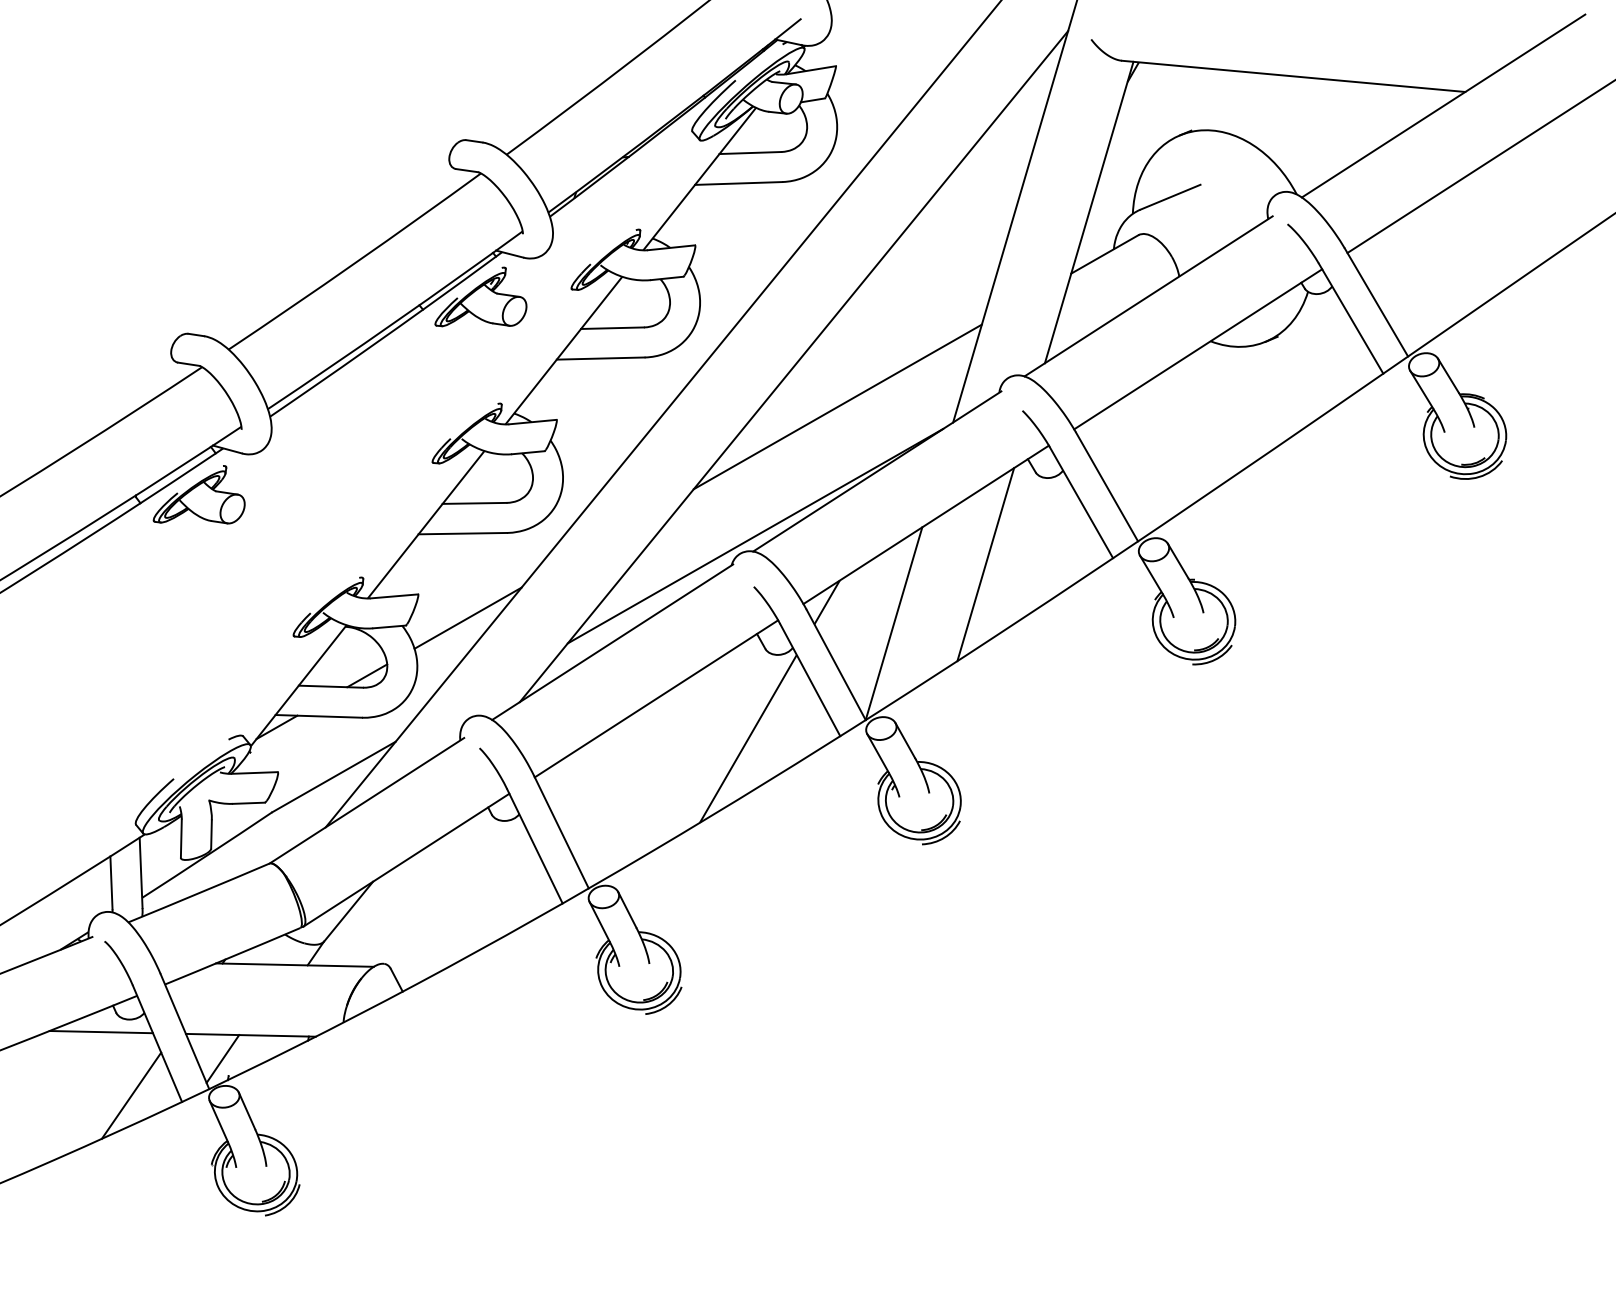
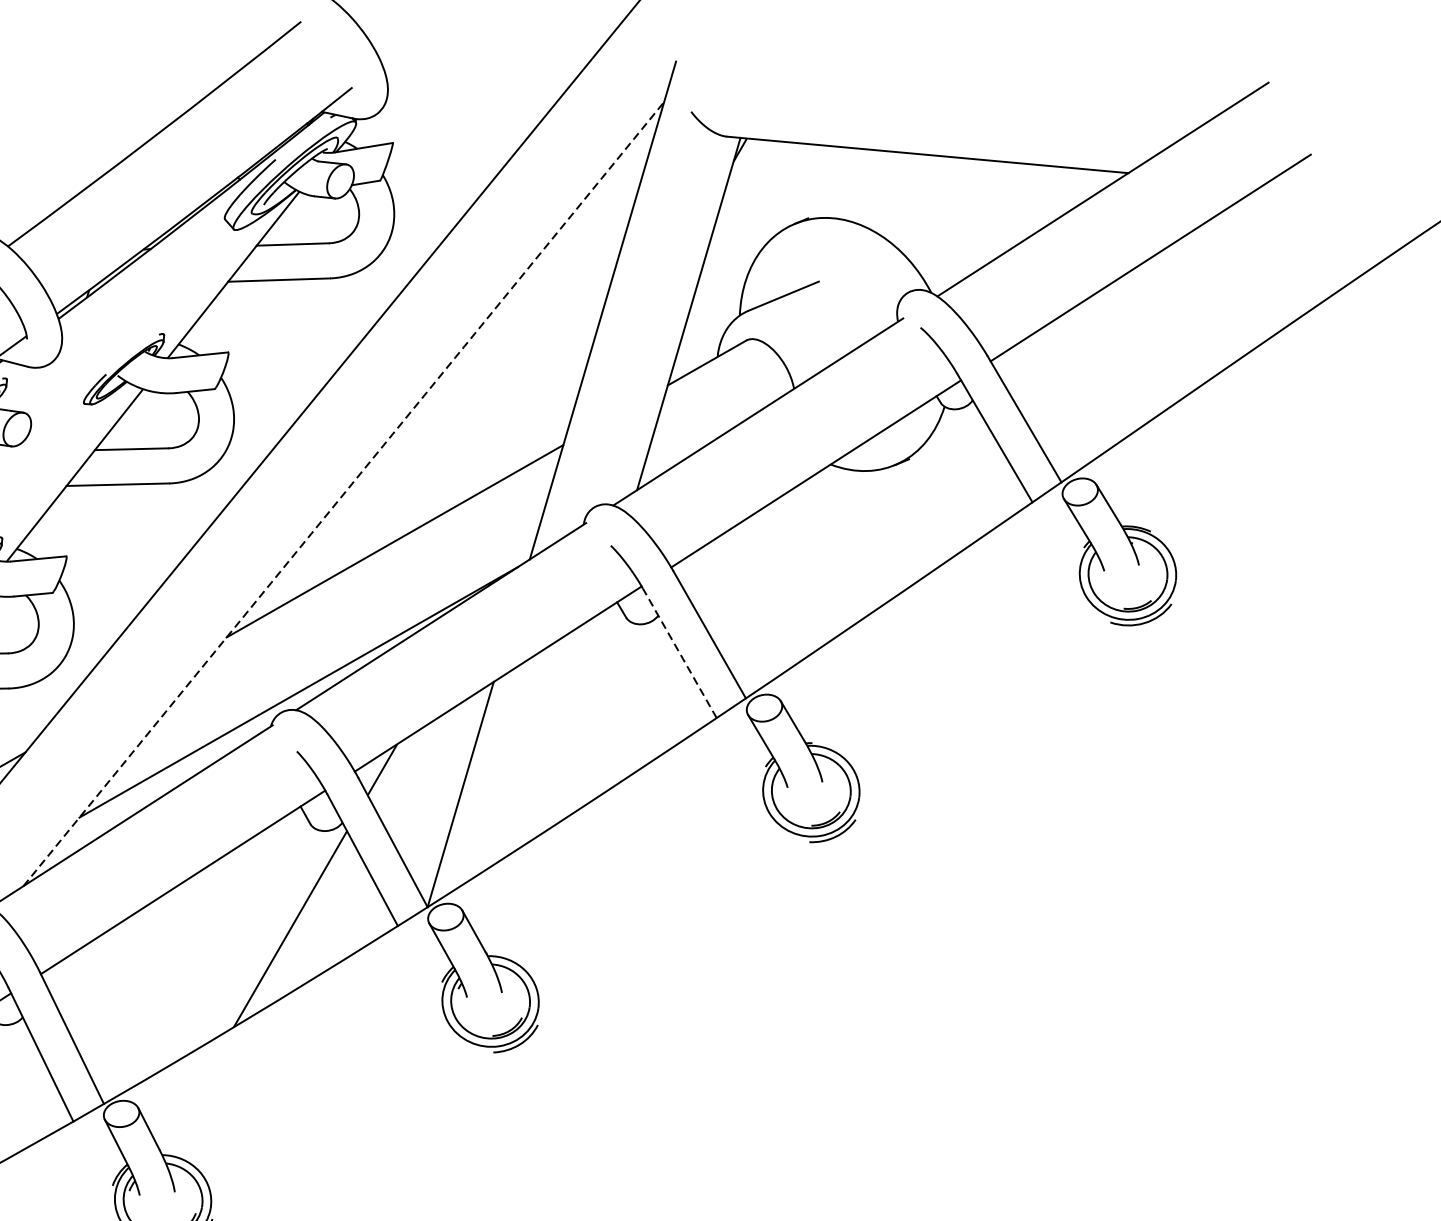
line: (794, 366) -> (344, 493), solid -> dashed
line: (1081, 502) -> (679, 652), solid -> dashed
line: (985, 564) -> (567, 725), removed

